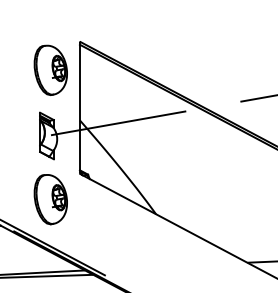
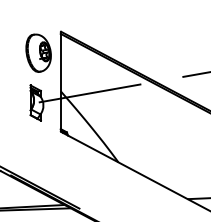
part: (50, 198) -> (38, 150), removed

